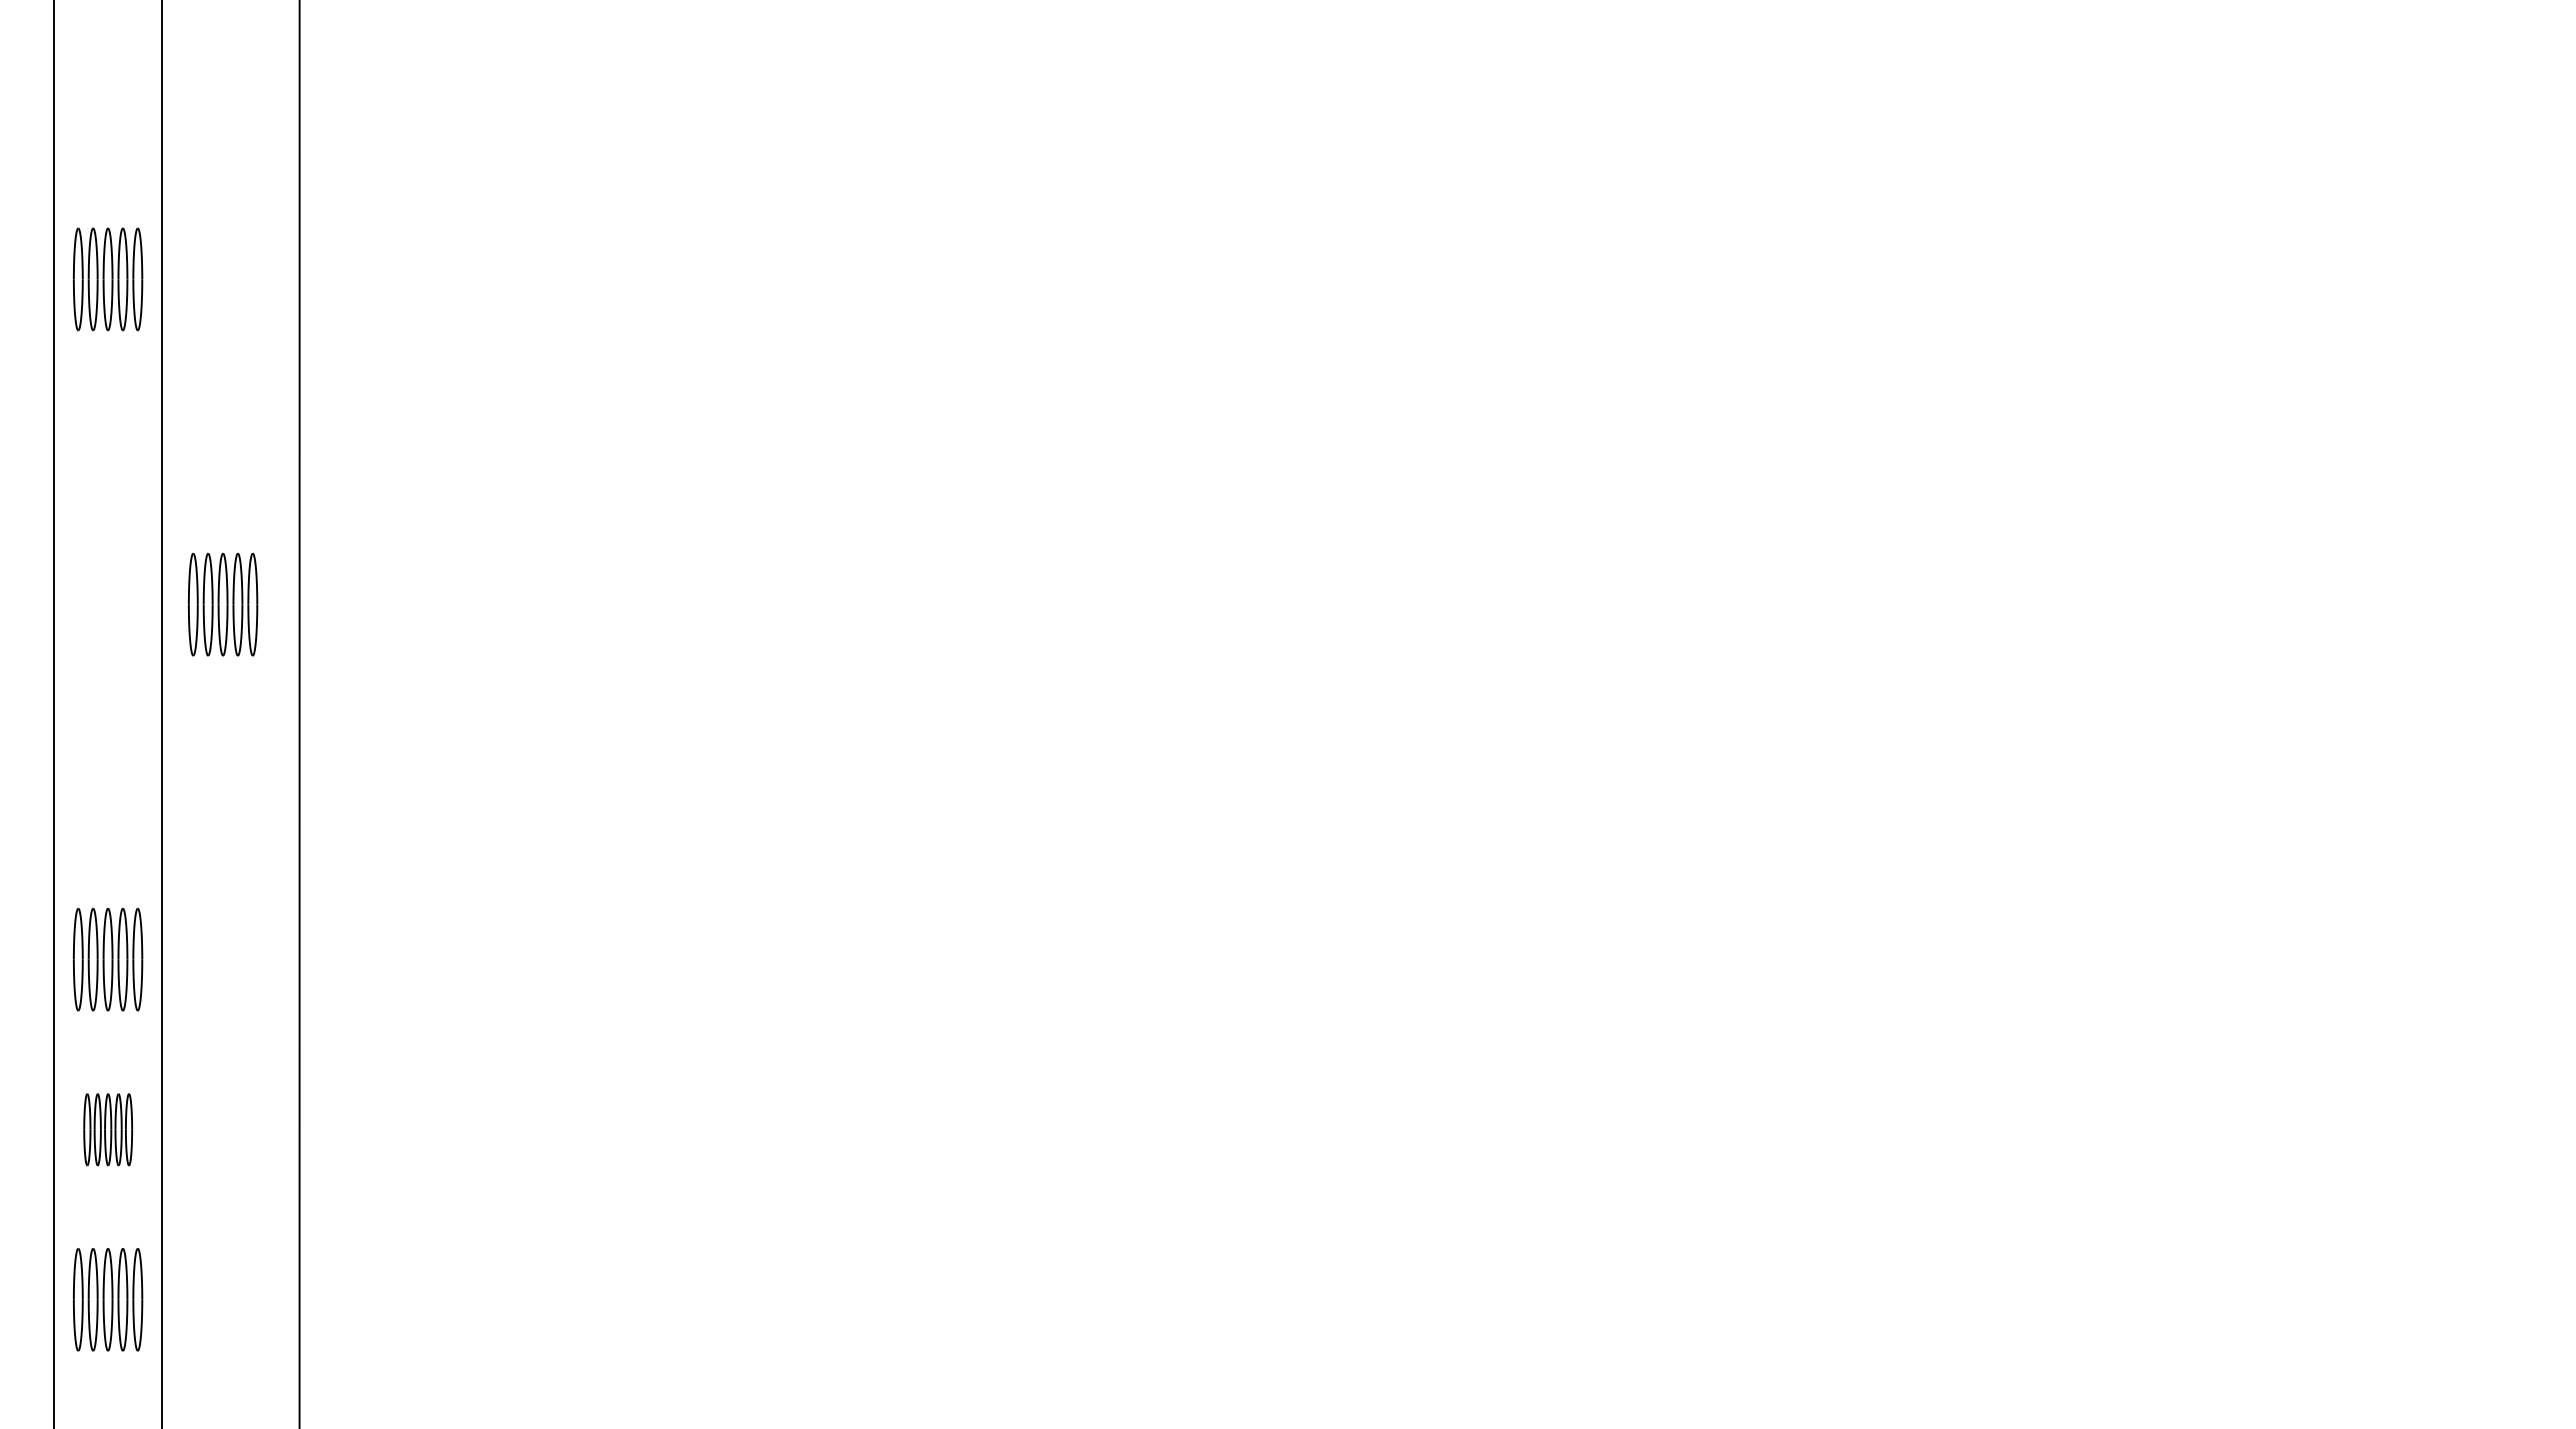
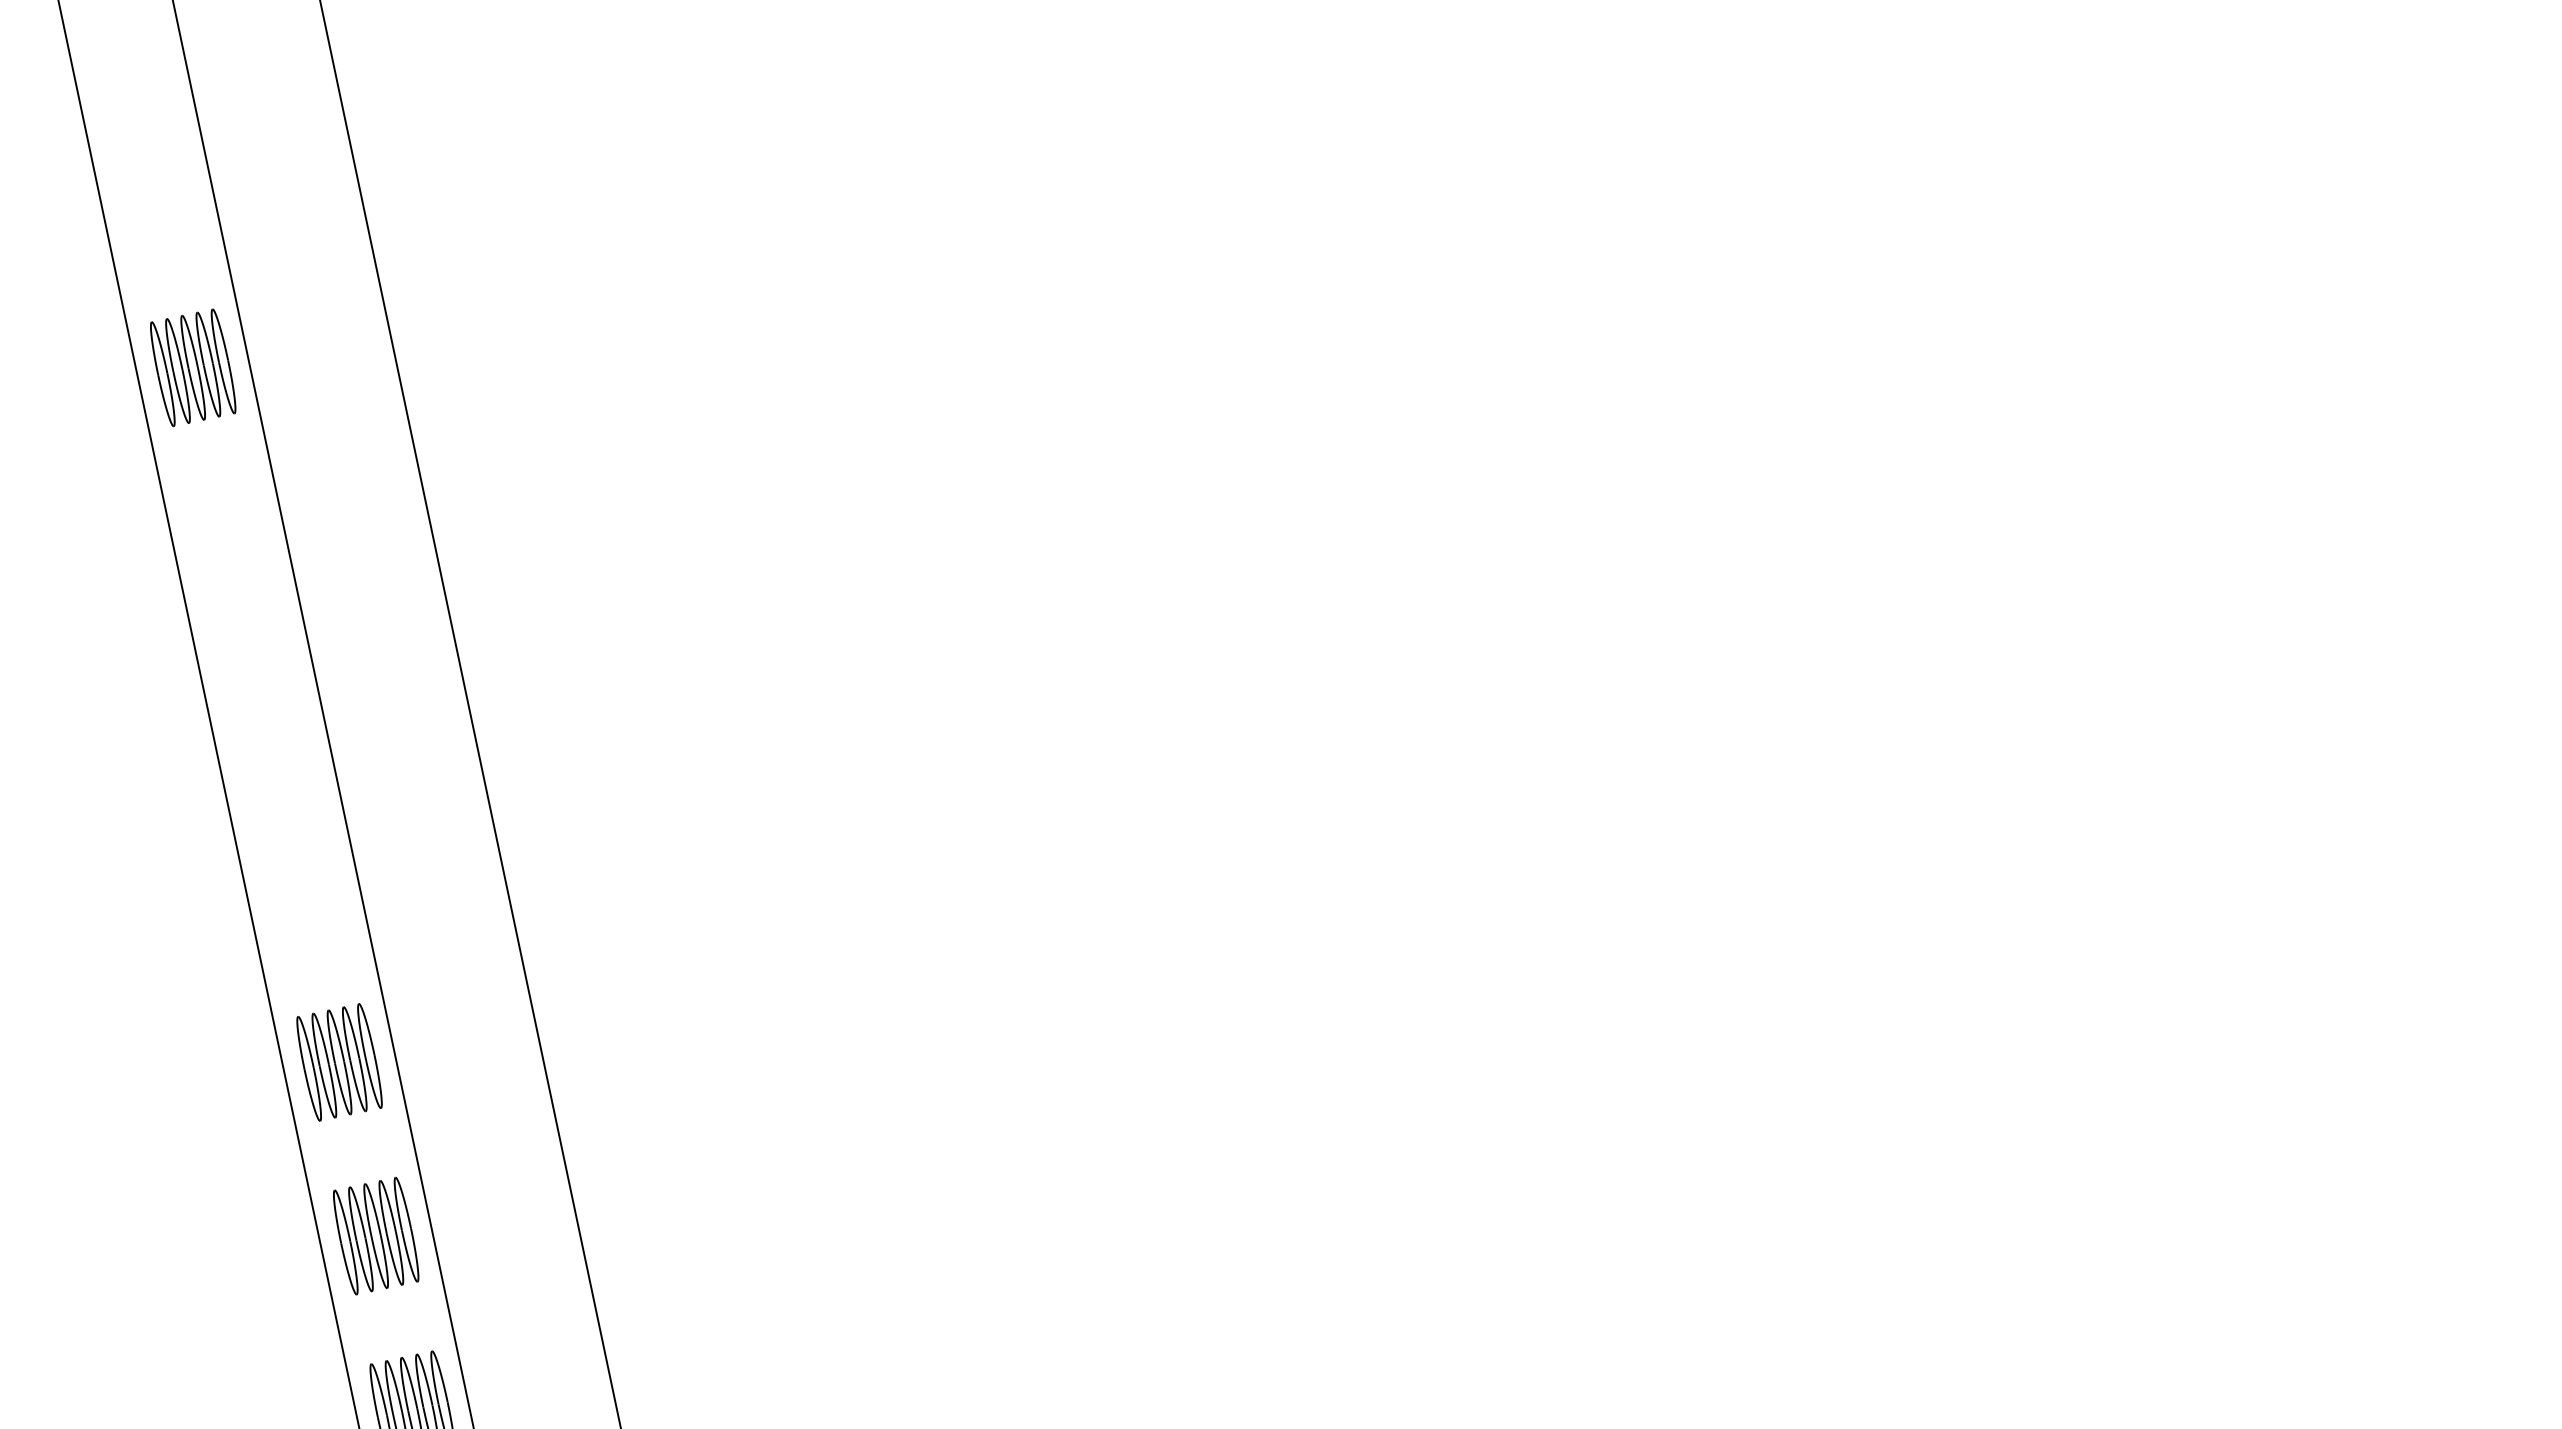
part: (223, 604) -> (381, 674), removed
part: (108, 1129) -> (376, 1235), size x1.43

